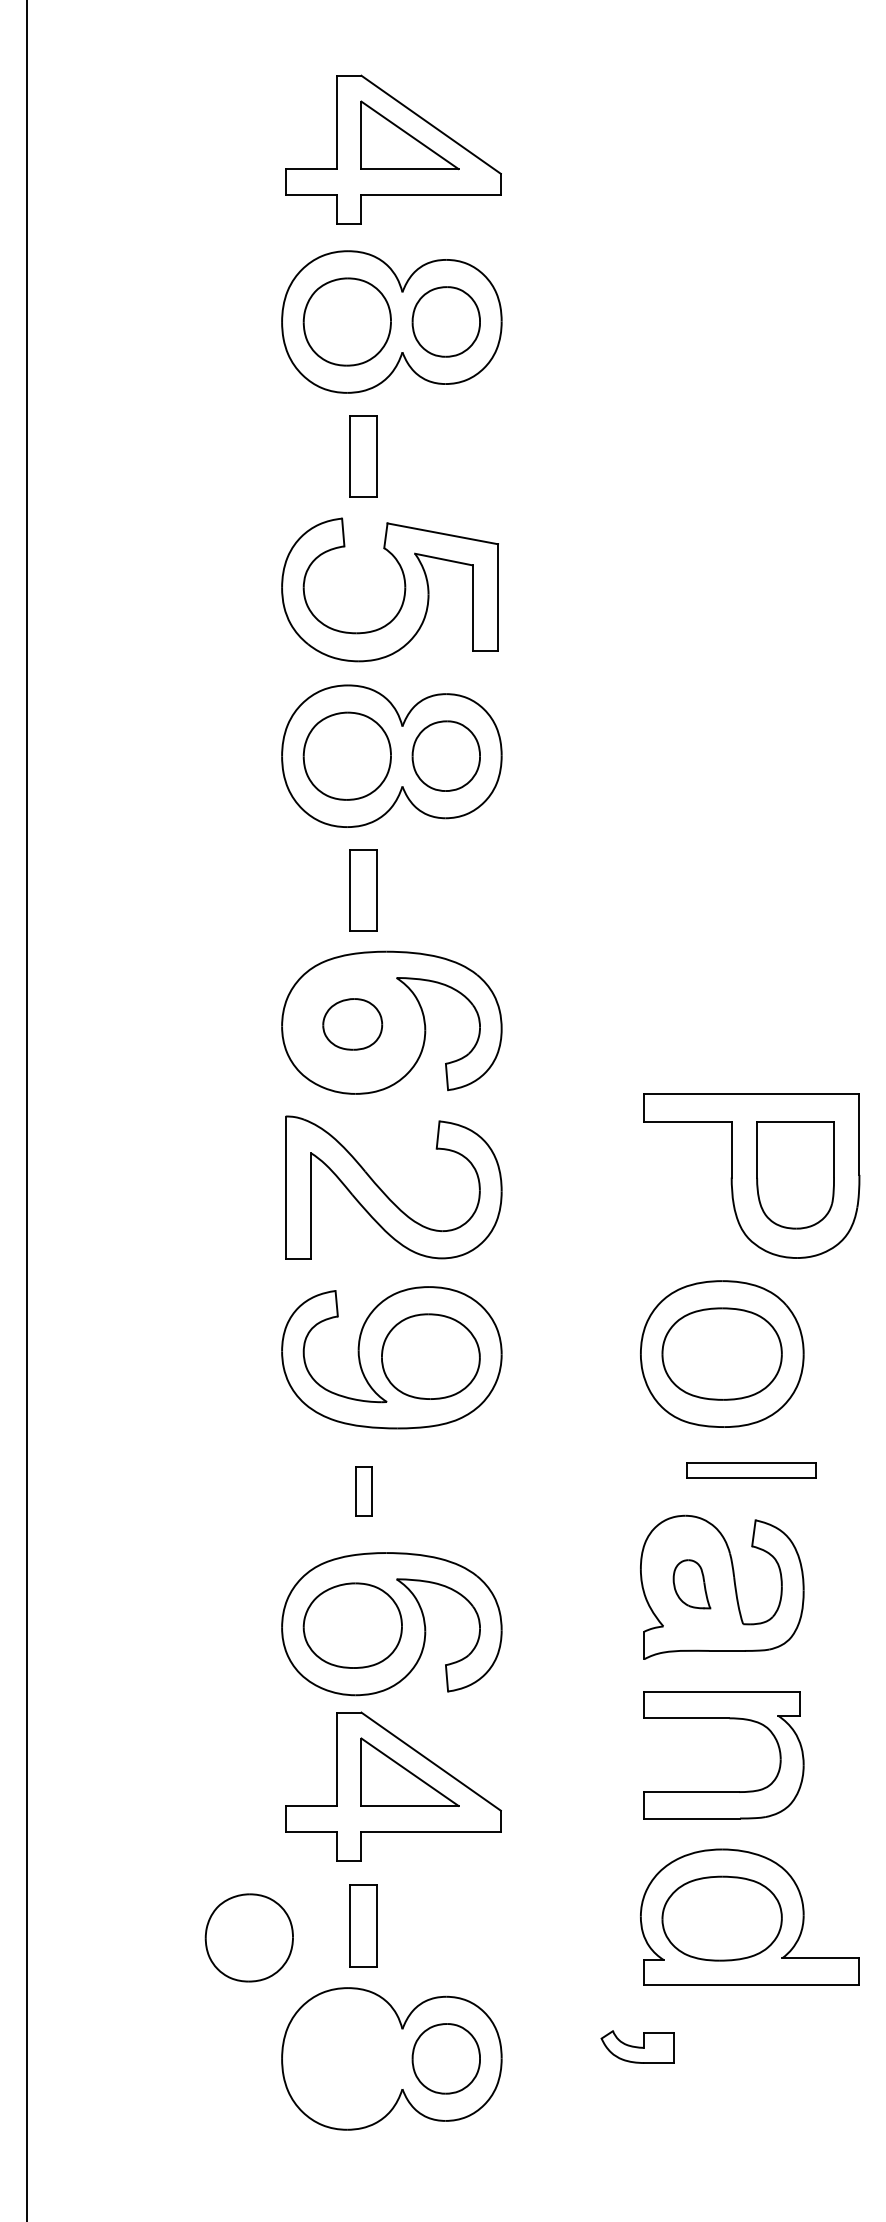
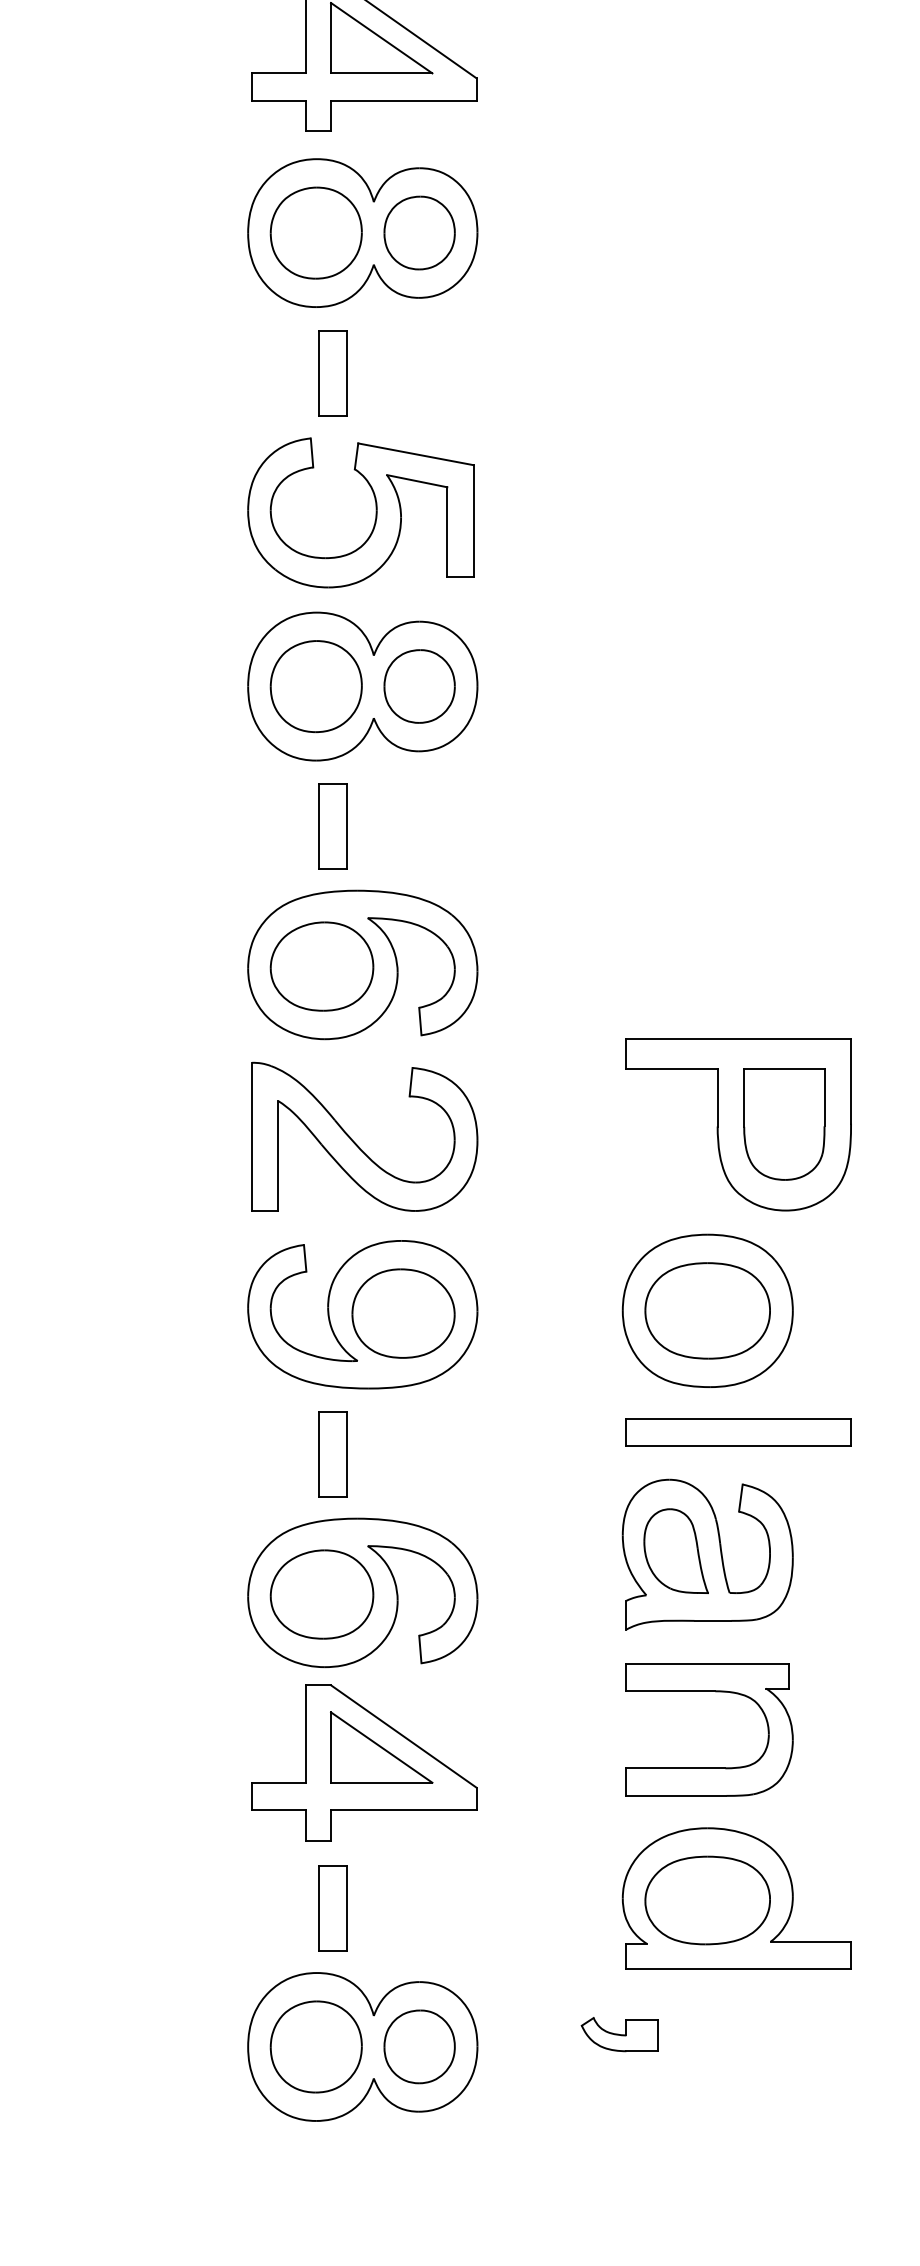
part: (352, 1024) -> (321, 966), size x1.67
part: (751, 1470) -> (738, 1432), size x1.67
part: (363, 1491) -> (333, 1454), size x1.67
part: (691, 1584) -> (675, 1551), size x1.67
part: (248, 1937) -> (315, 2046), moved

